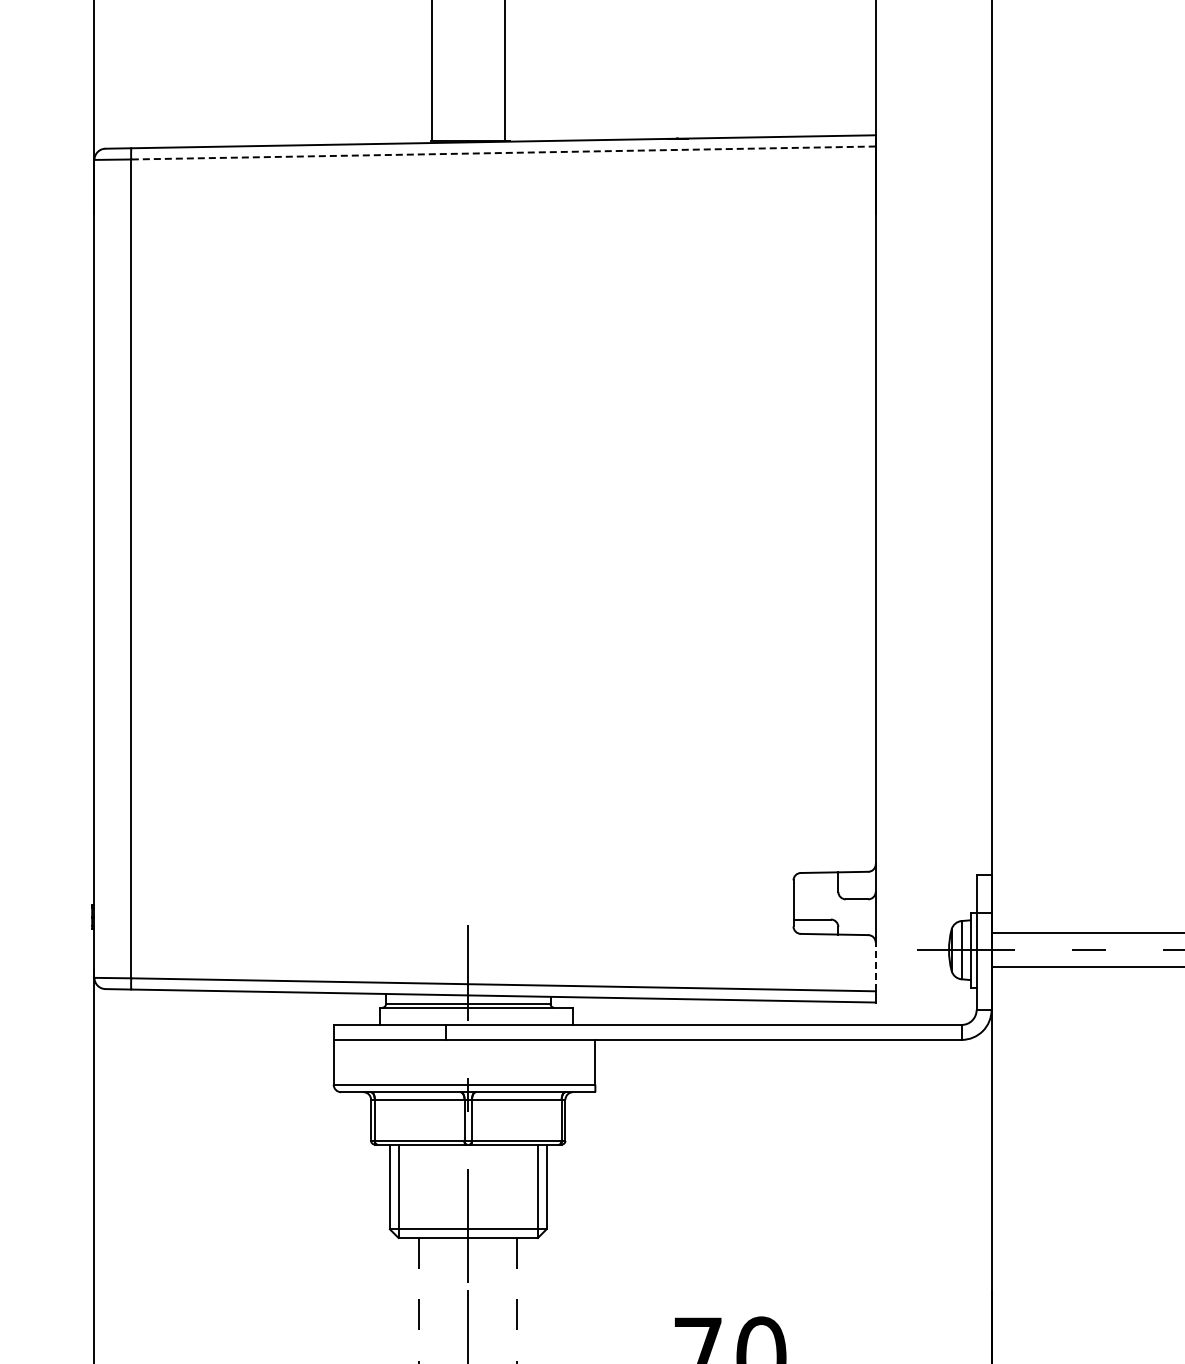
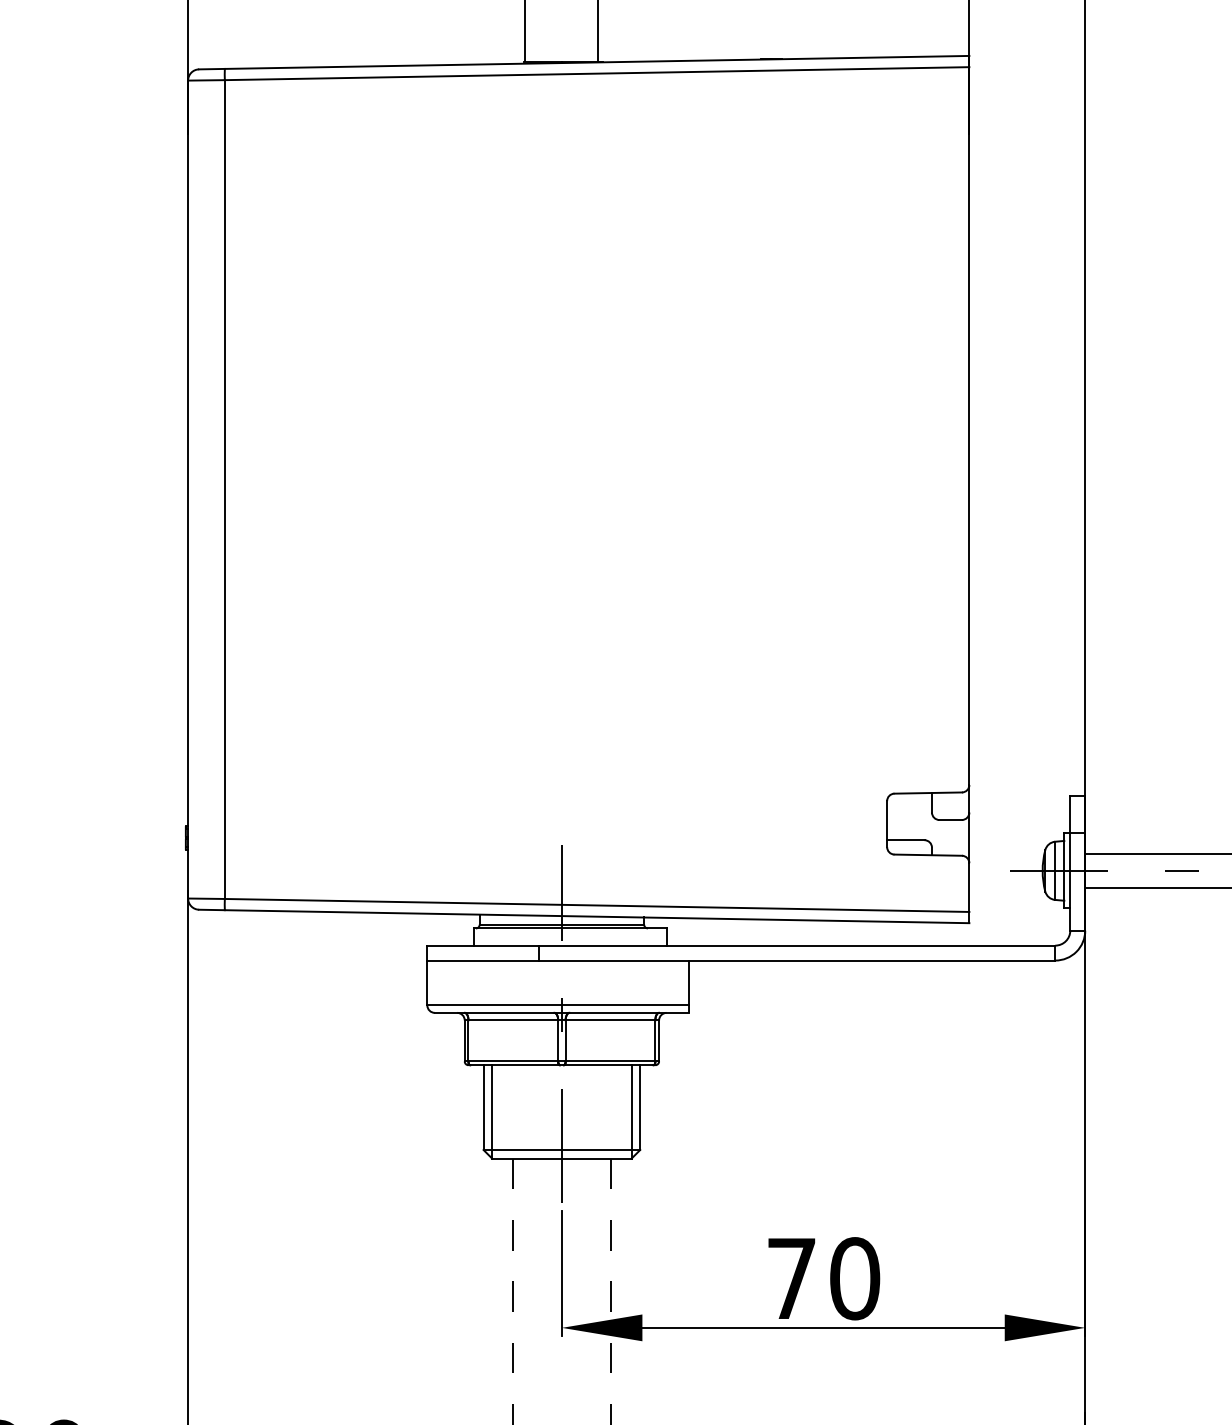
line: (502, 152) -> (596, 73), dashed -> solid
line: (875, 966) -> (969, 887), dashed -> solid

